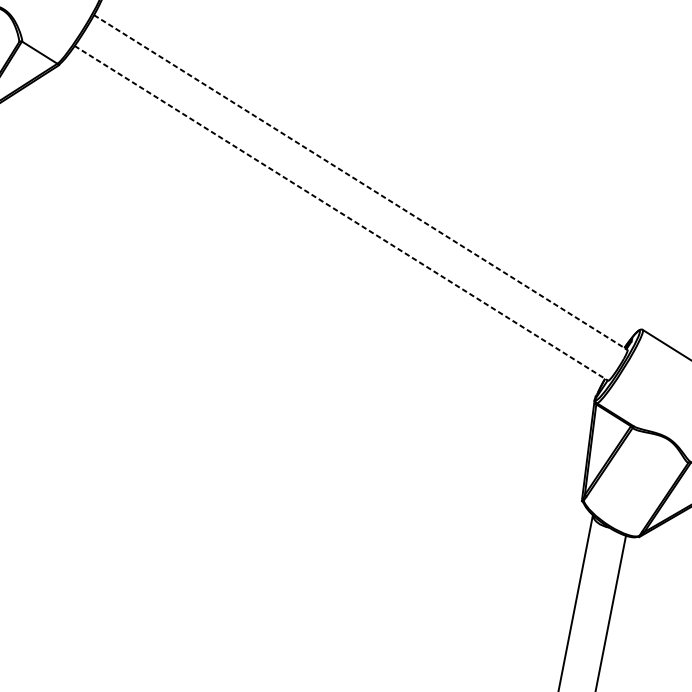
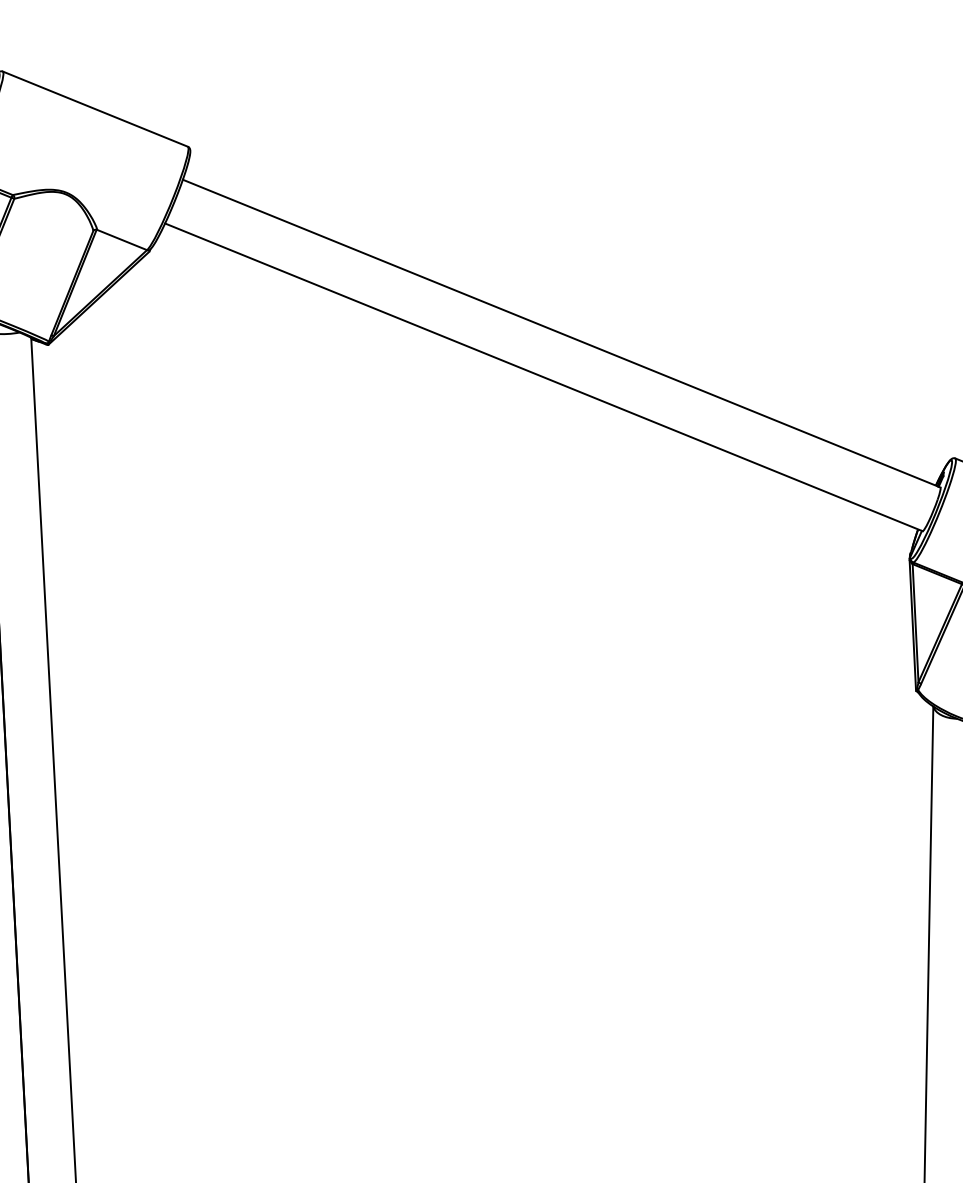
line: (360, 182) -> (561, 333), dashed -> solid
line: (341, 213) -> (543, 377), dashed -> solid

